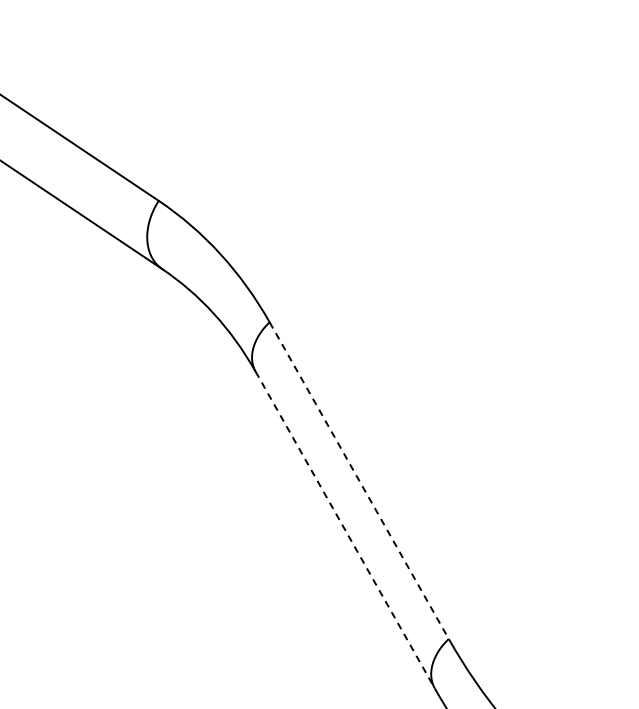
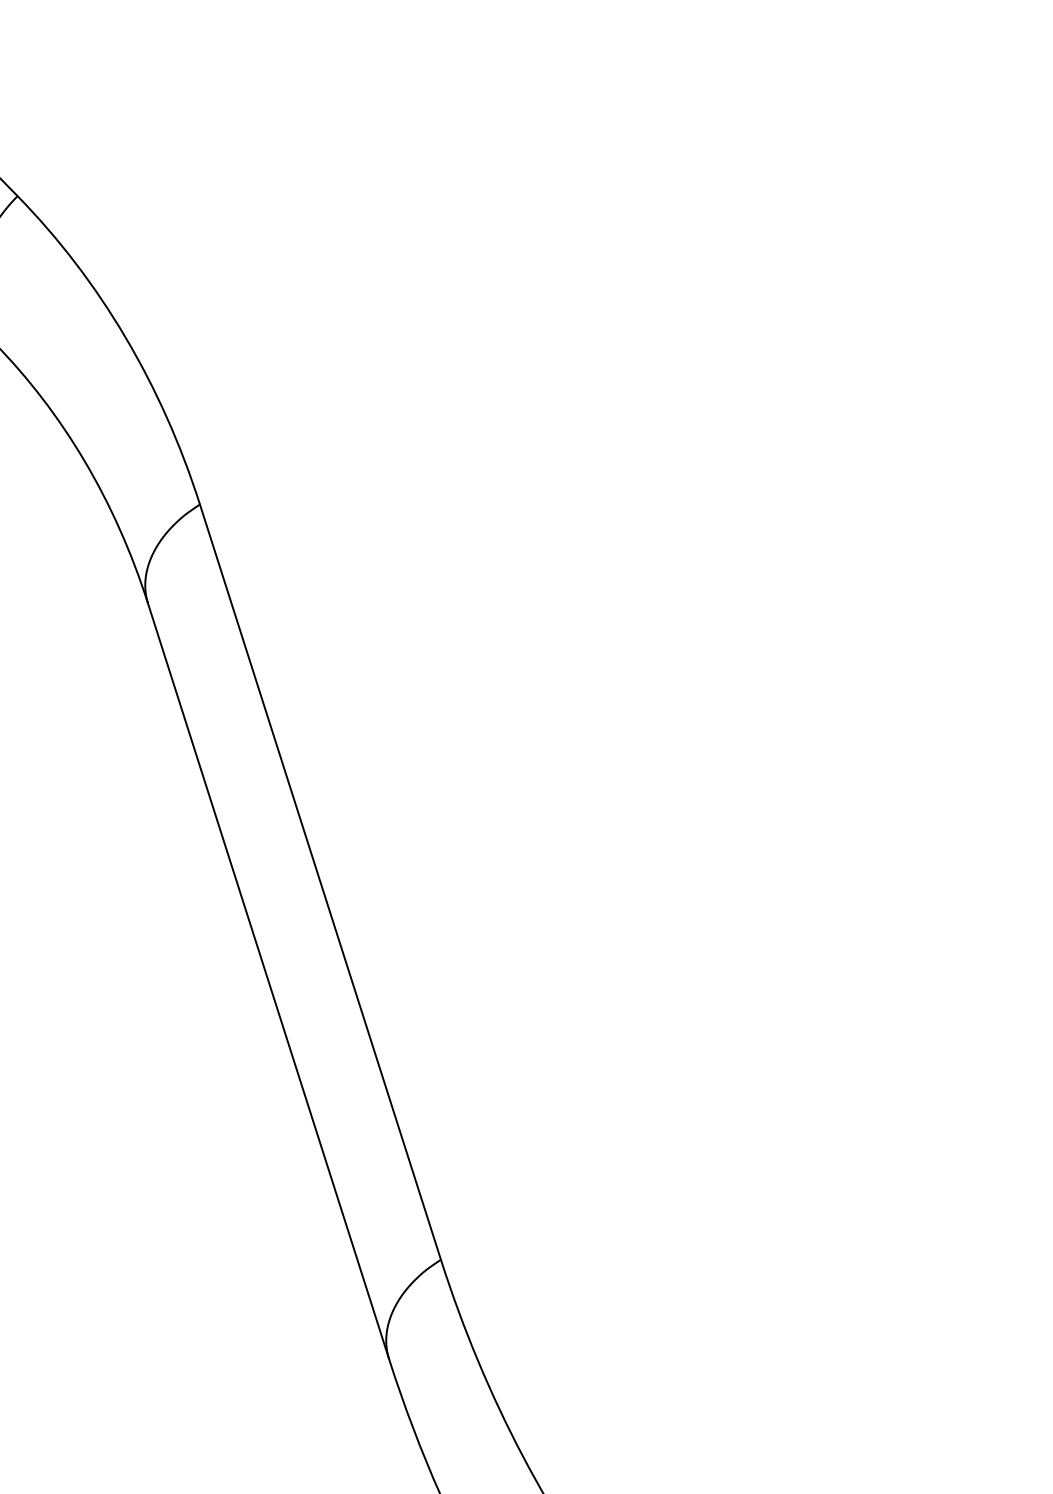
line: (359, 480) -> (321, 881), dashed -> solid
line: (345, 530) -> (268, 982), dashed -> solid

